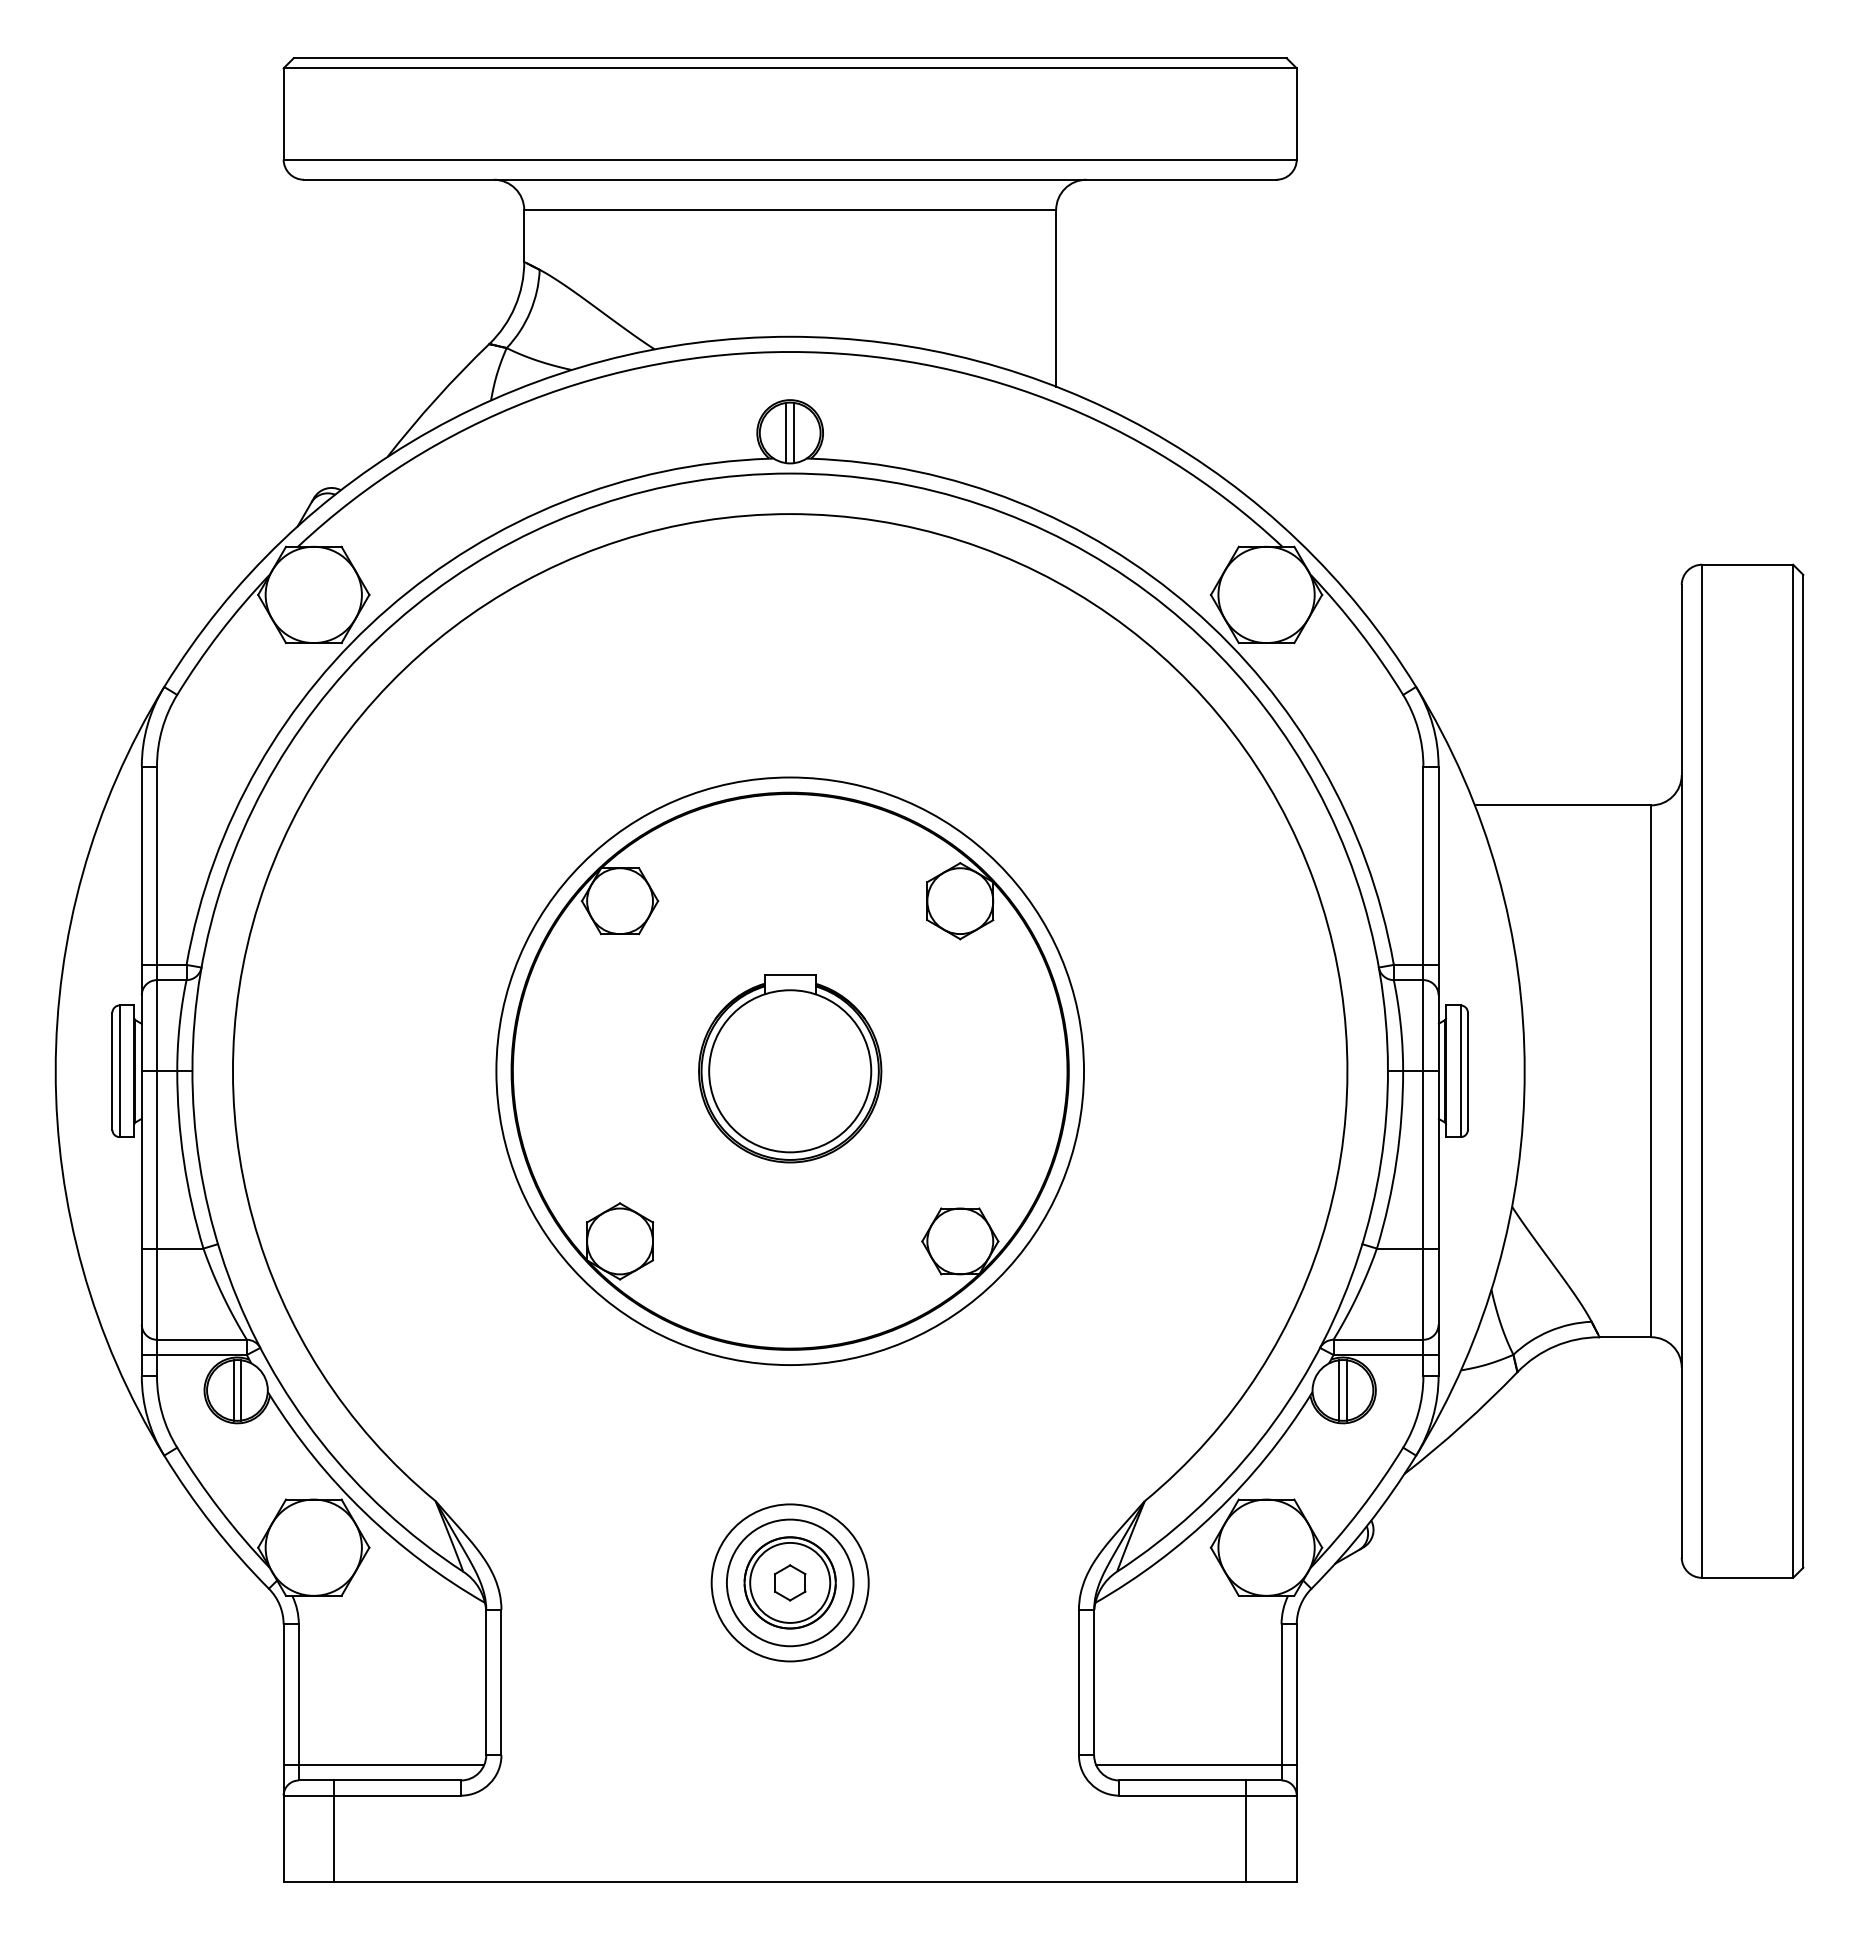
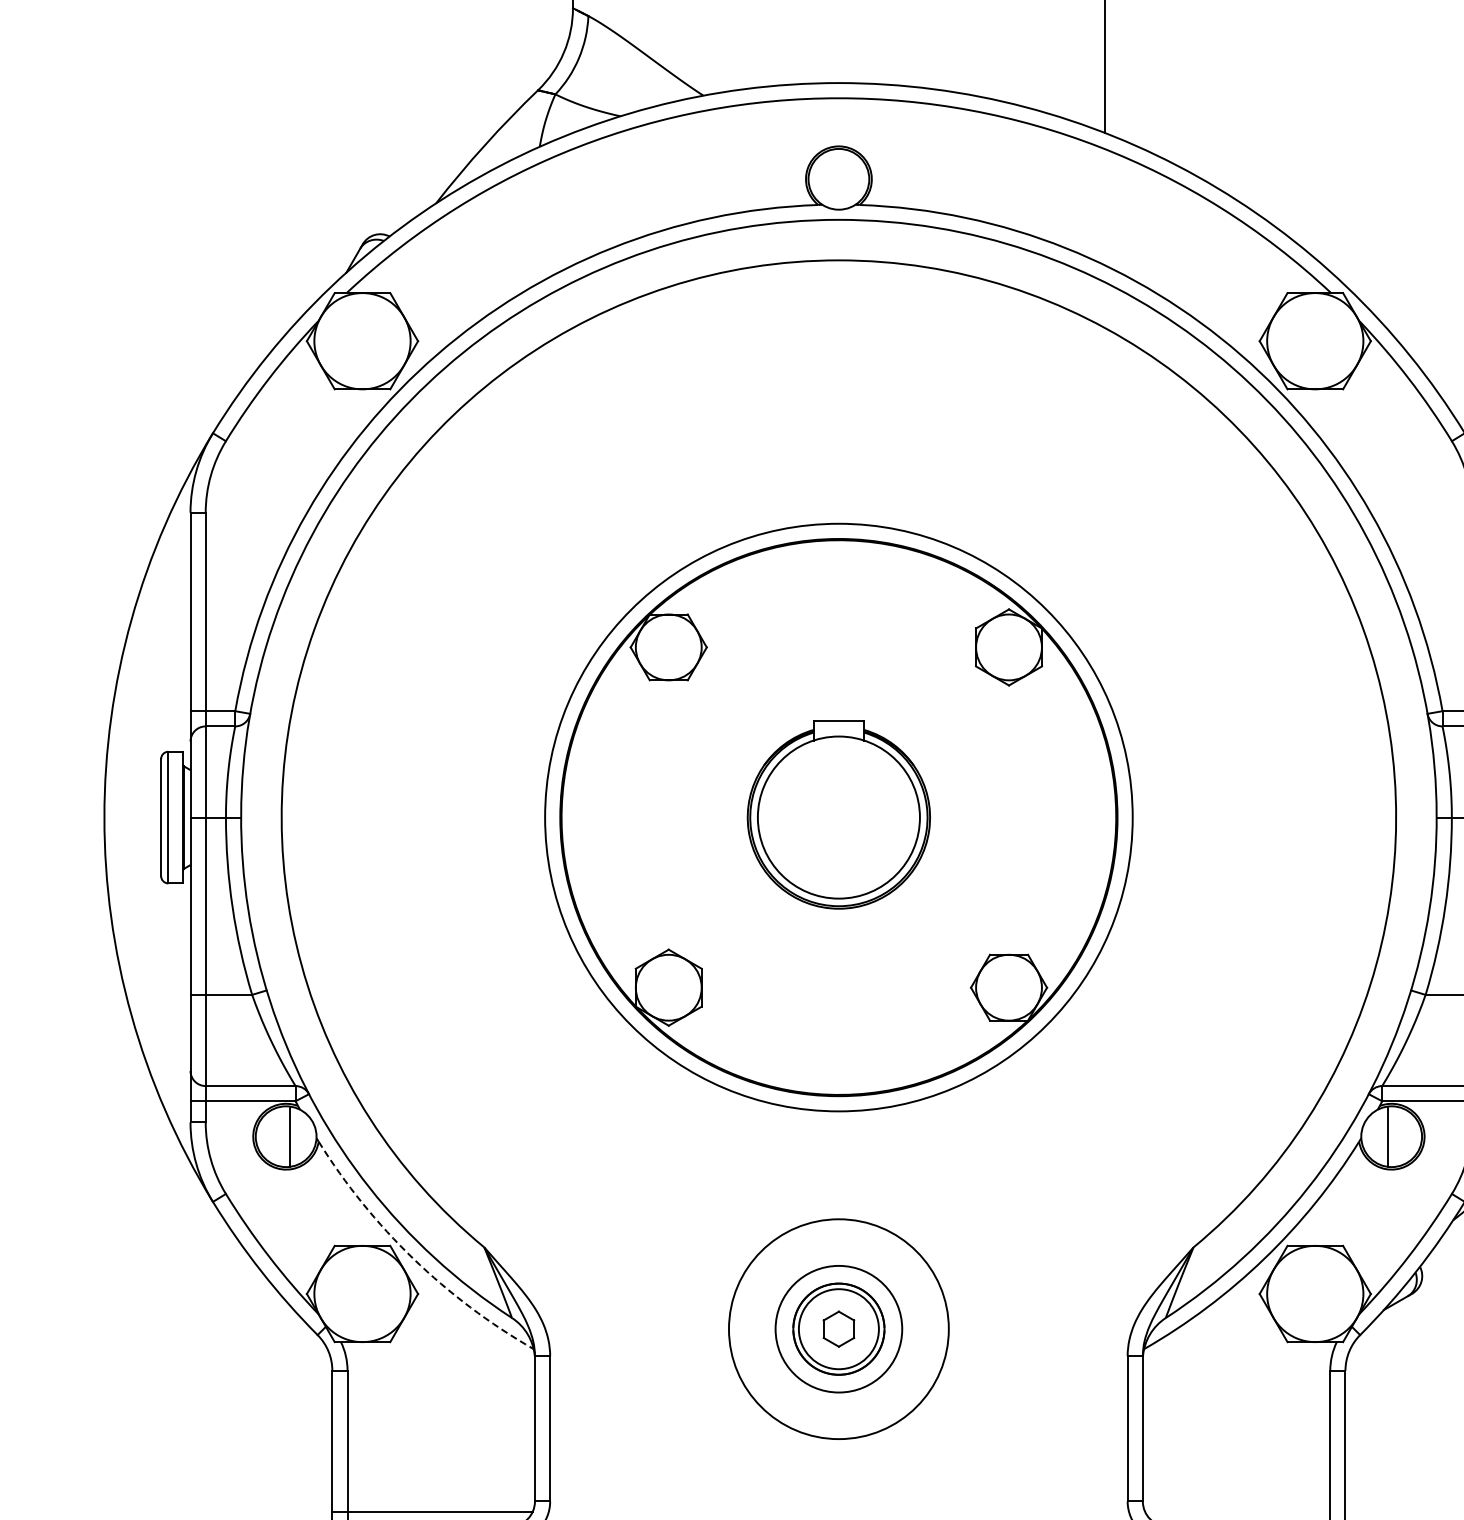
line: (786, 432) -> (835, 178), removed
line: (794, 432) -> (843, 178), removed
line: (233, 1390) -> (282, 1136), removed
line: (1346, 1390) -> (1395, 1136), removed
arc: (364, 1512) -> (413, 1258), solid -> dashed
circle: (789, 1582) -> (838, 1328), size x1.4
line: (1196, 1765) -> (1245, 1511), removed

